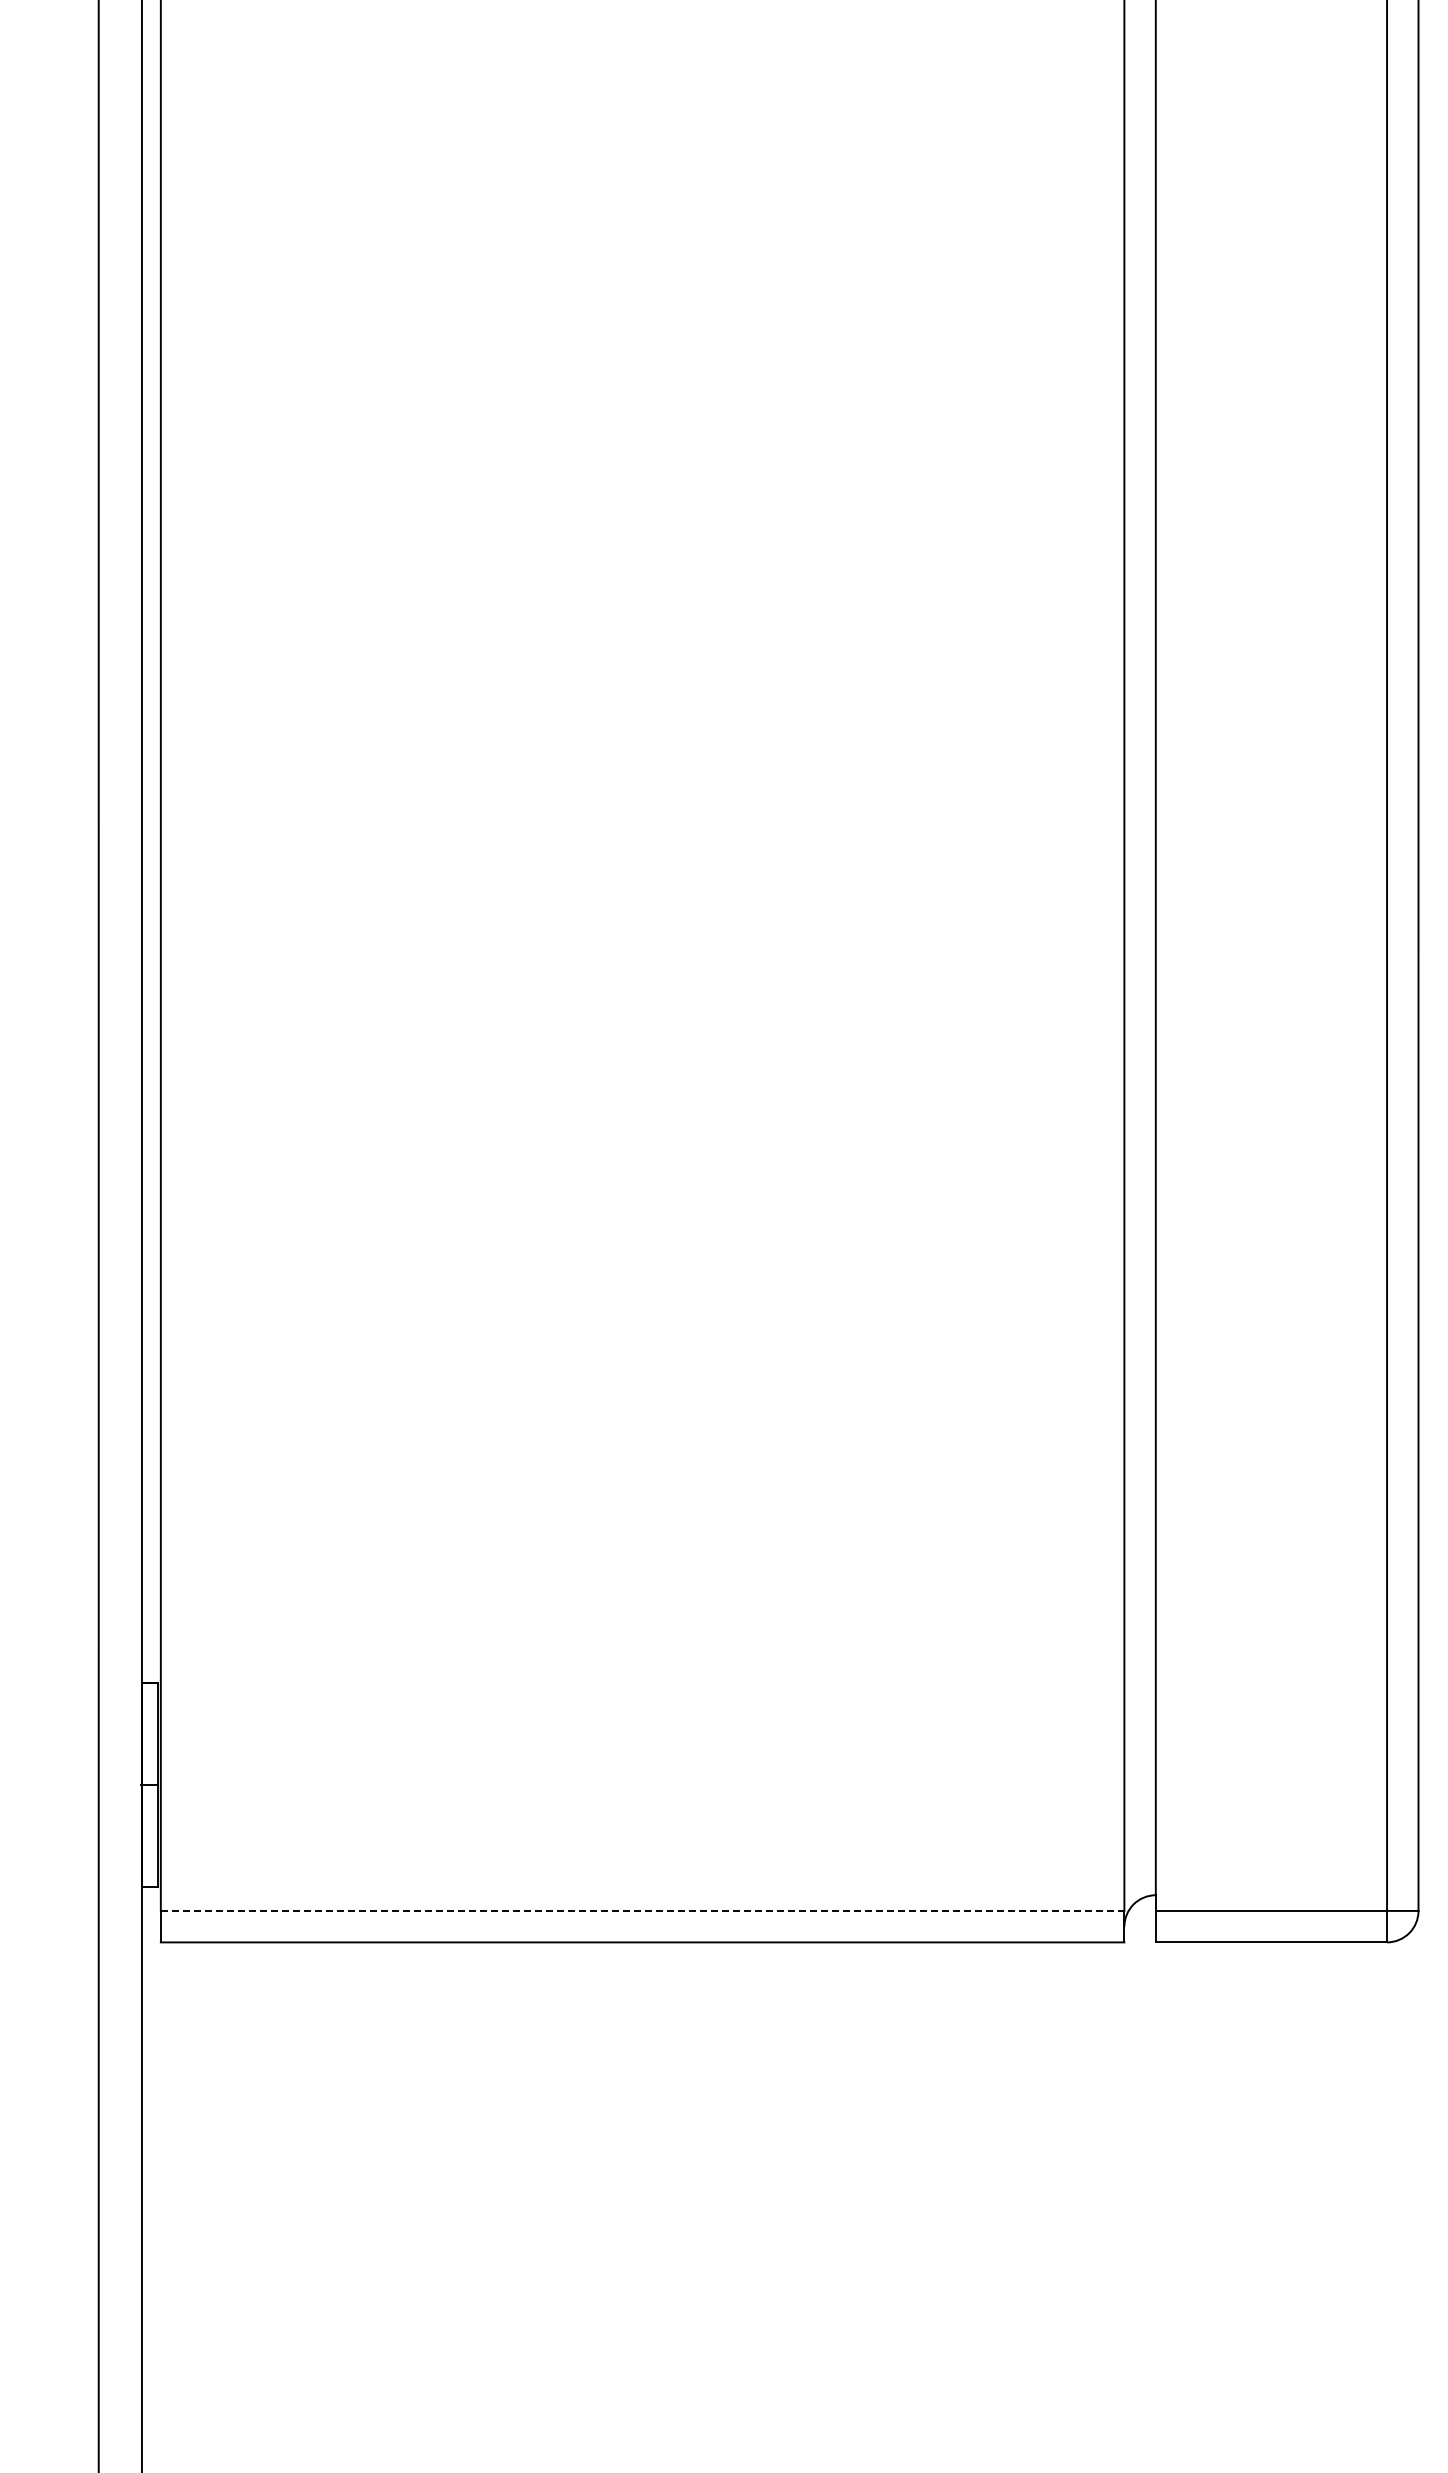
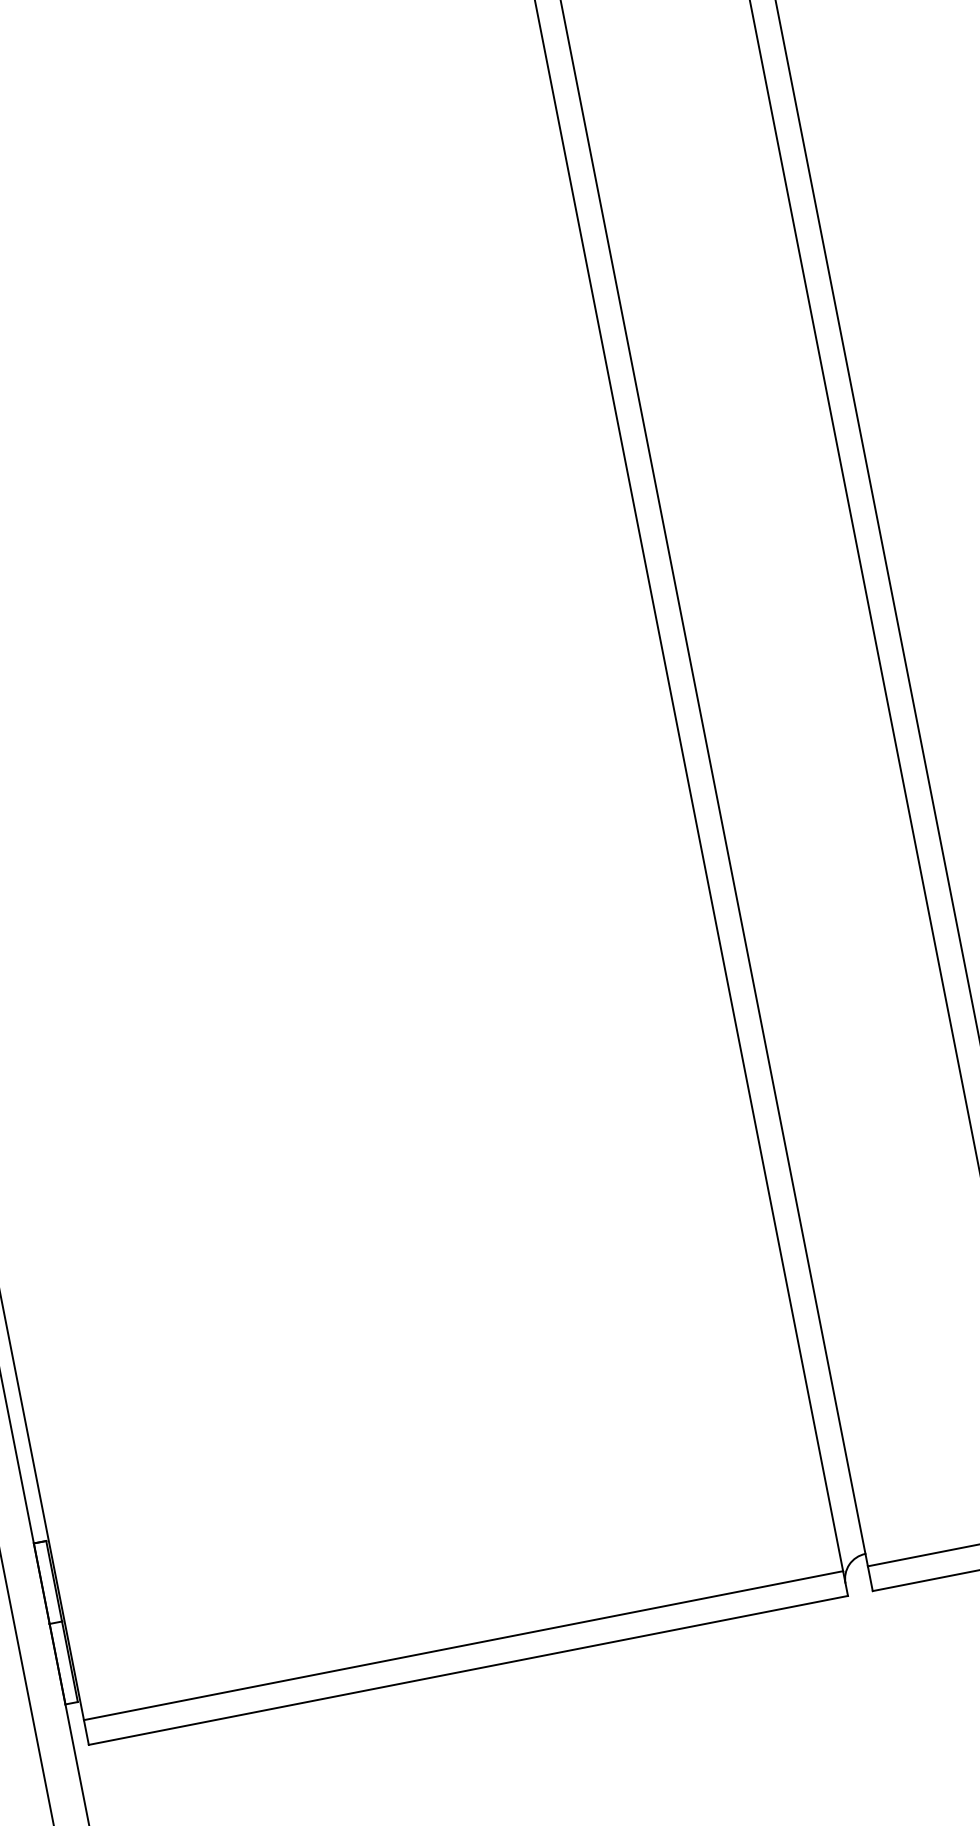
line: (642, 1910) -> (463, 1645), dashed -> solid

